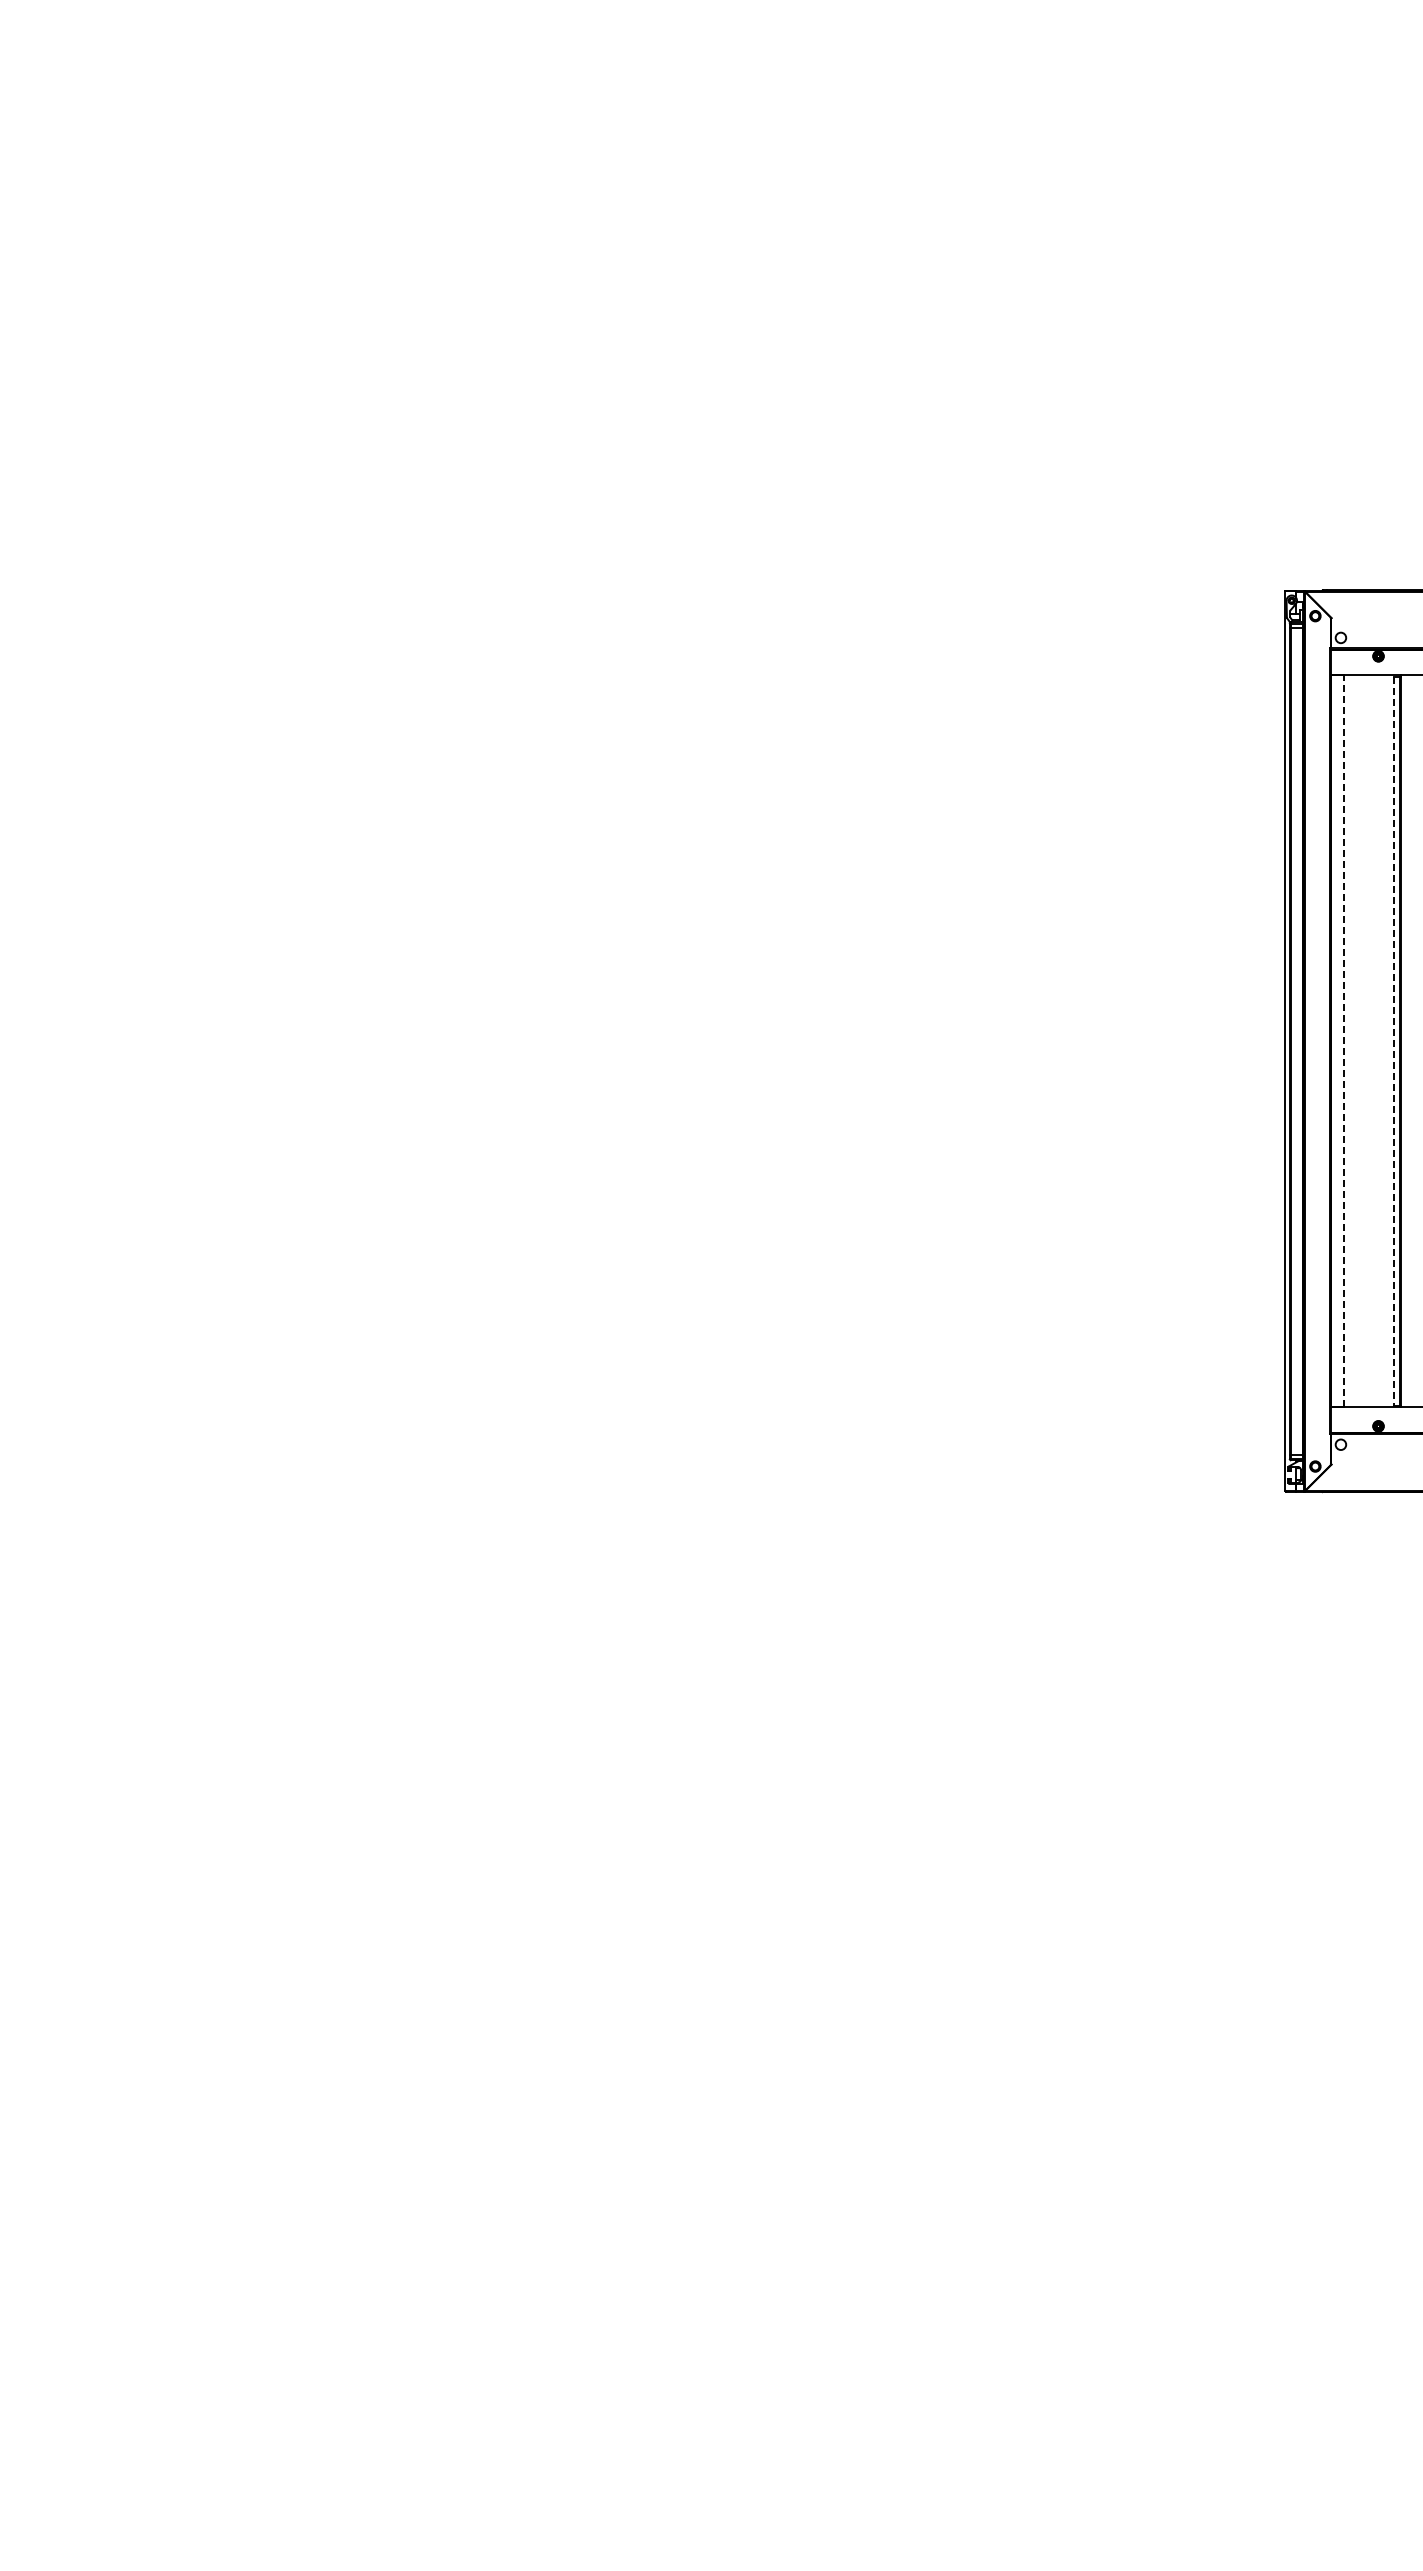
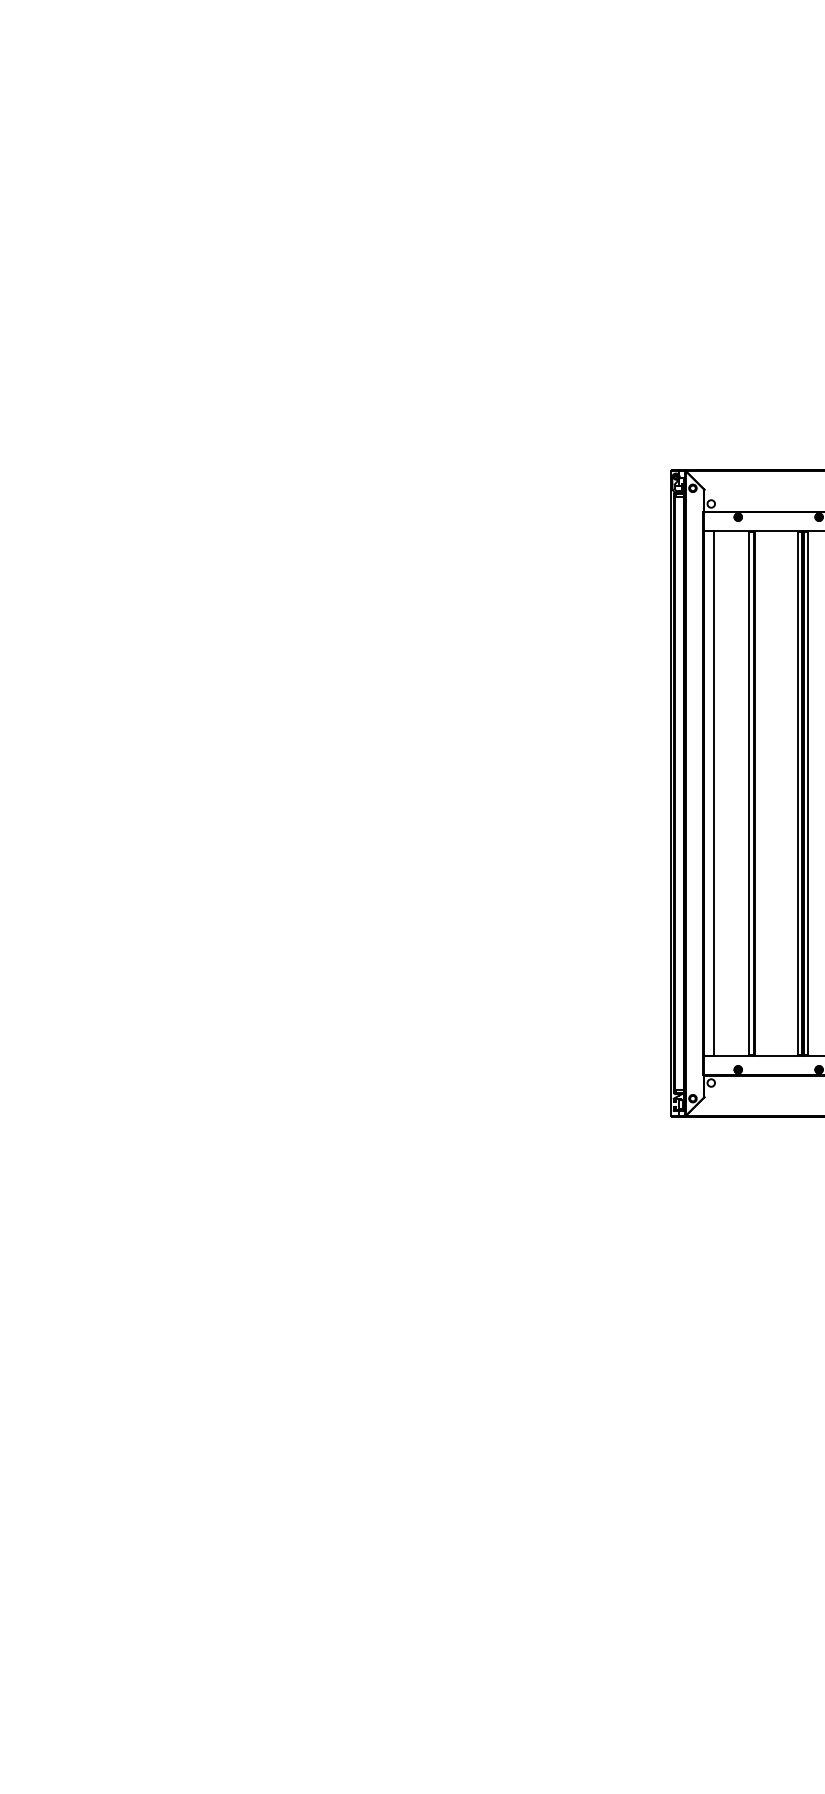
line: (1344, 1041) -> (713, 793), dashed -> solid
line: (1394, 1041) -> (749, 793), dashed -> solid

